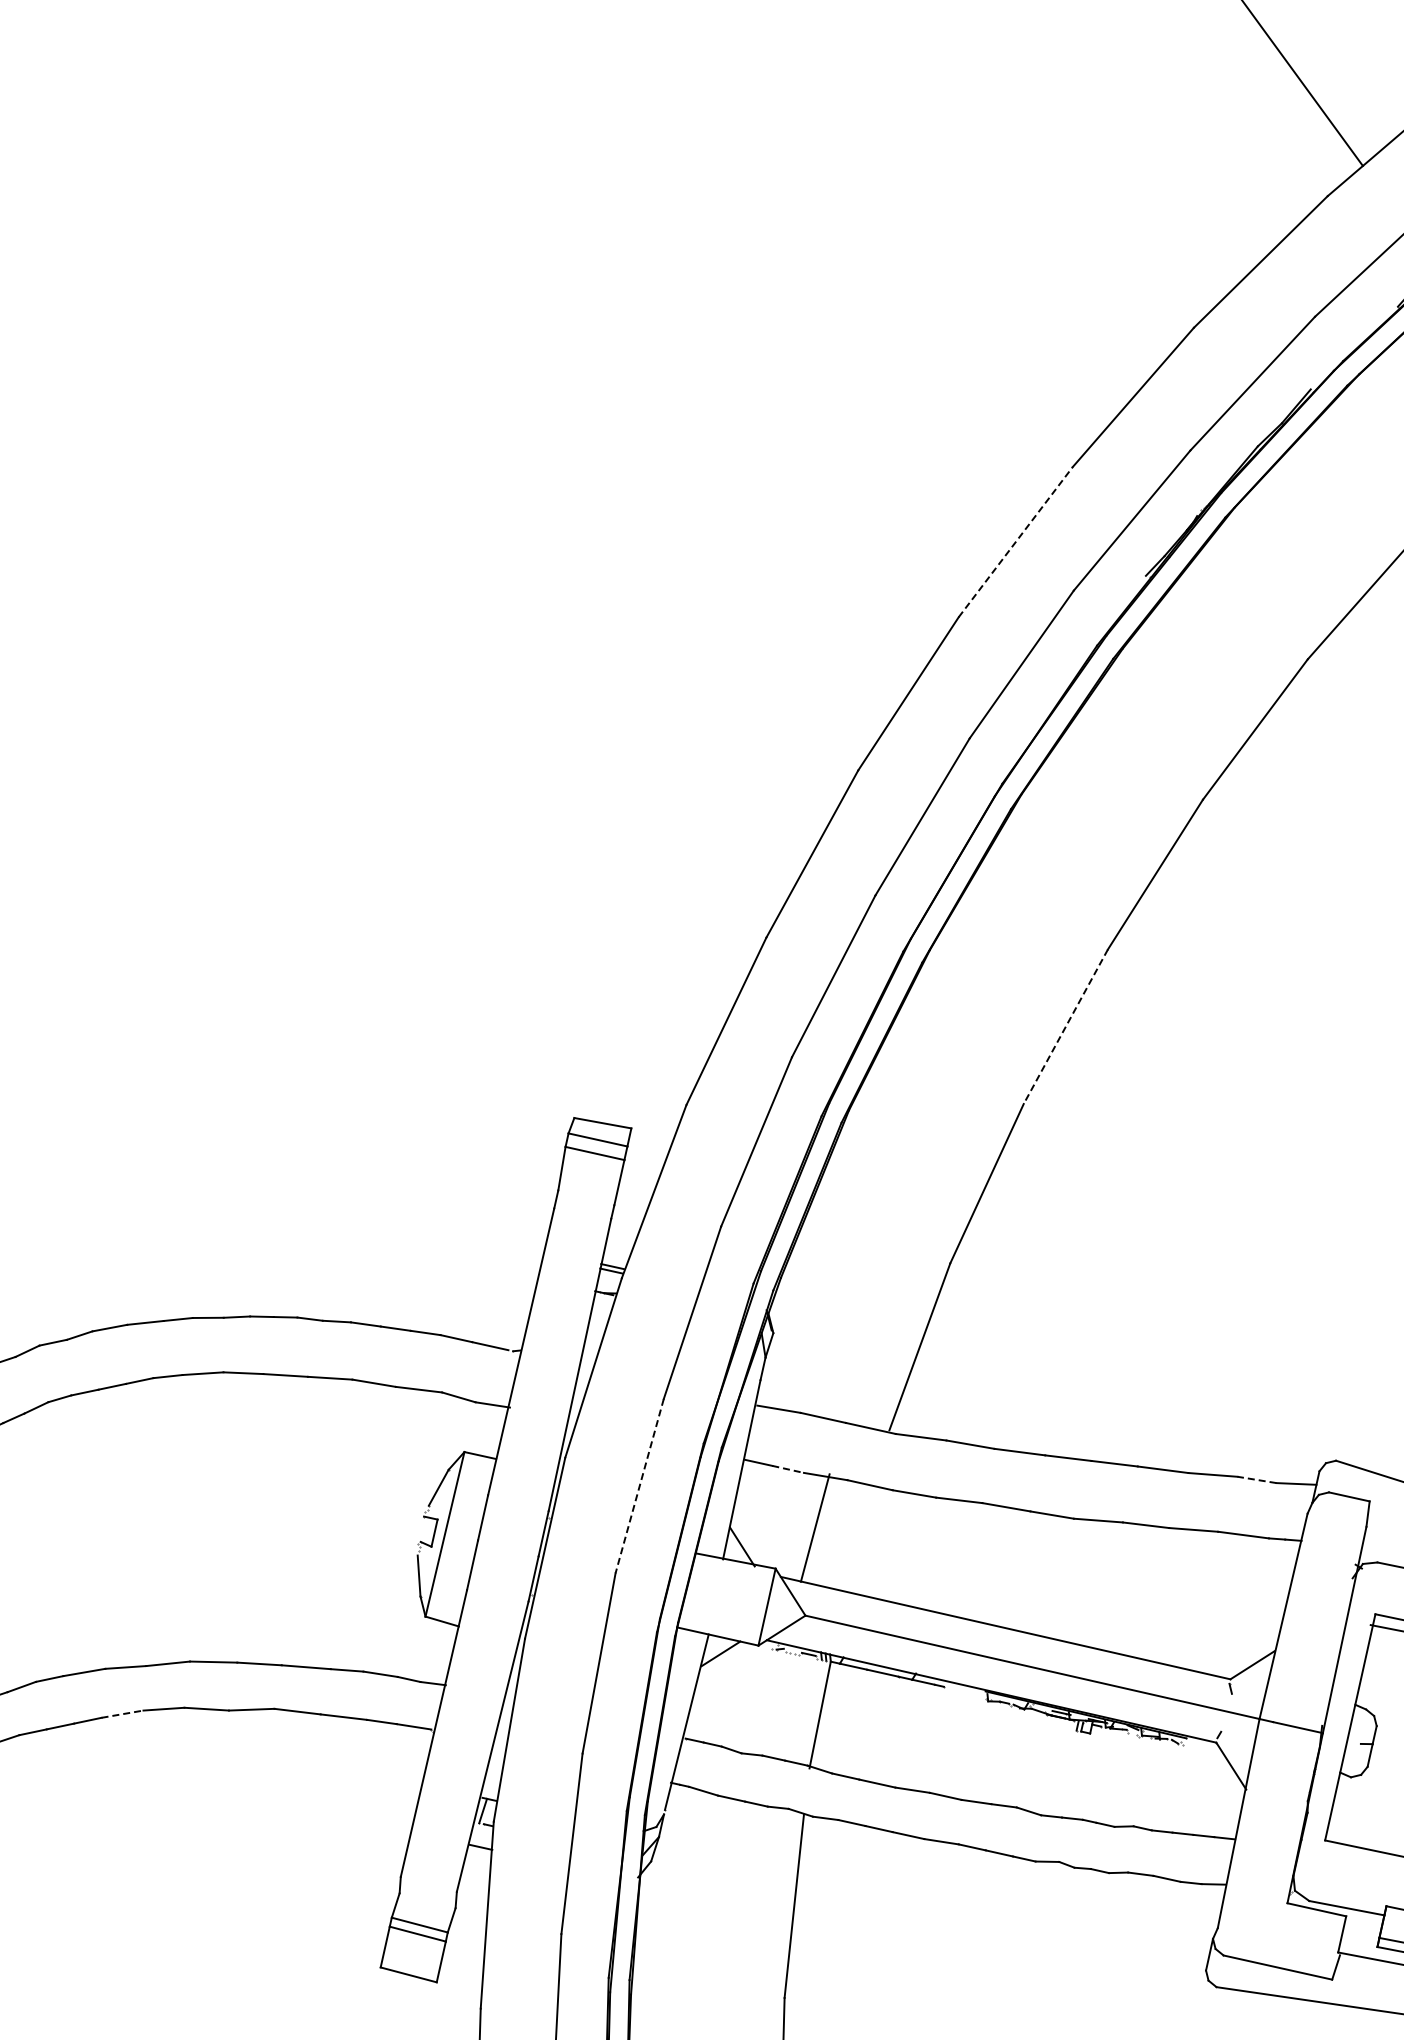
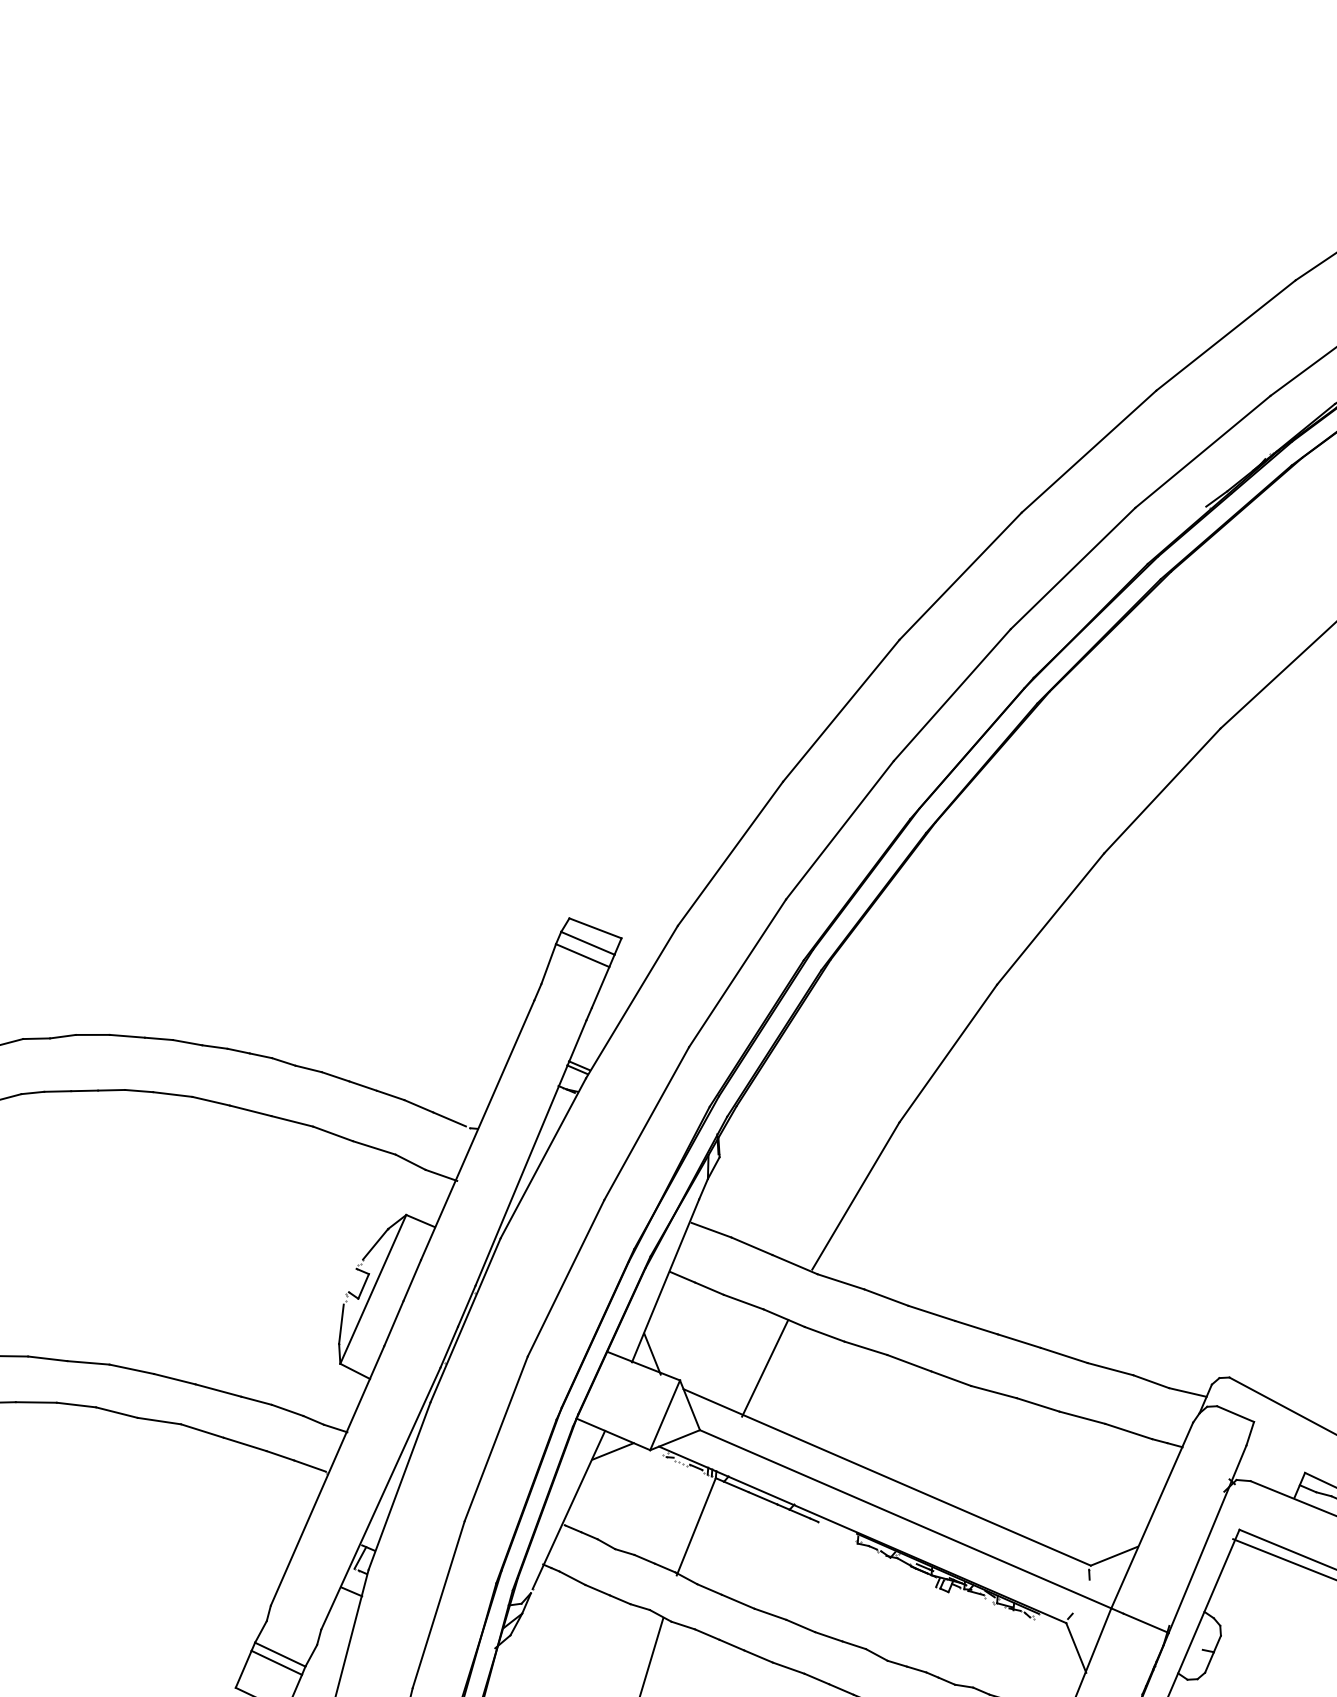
line: (1016, 541) -> (1089, 451), dashed -> solid
line: (1065, 1026) -> (1050, 918), dashed -> solid
line: (788, 1469) -> (709, 1288), dashed -> solid
line: (1256, 1479) -> (1150, 1381), dashed -> solid
line: (639, 1486) -> (565, 1278), dashed -> solid
line: (814, 1527) -> (764, 1367), moved
line: (123, 1714) -> (37, 1402), dashed -> solid

